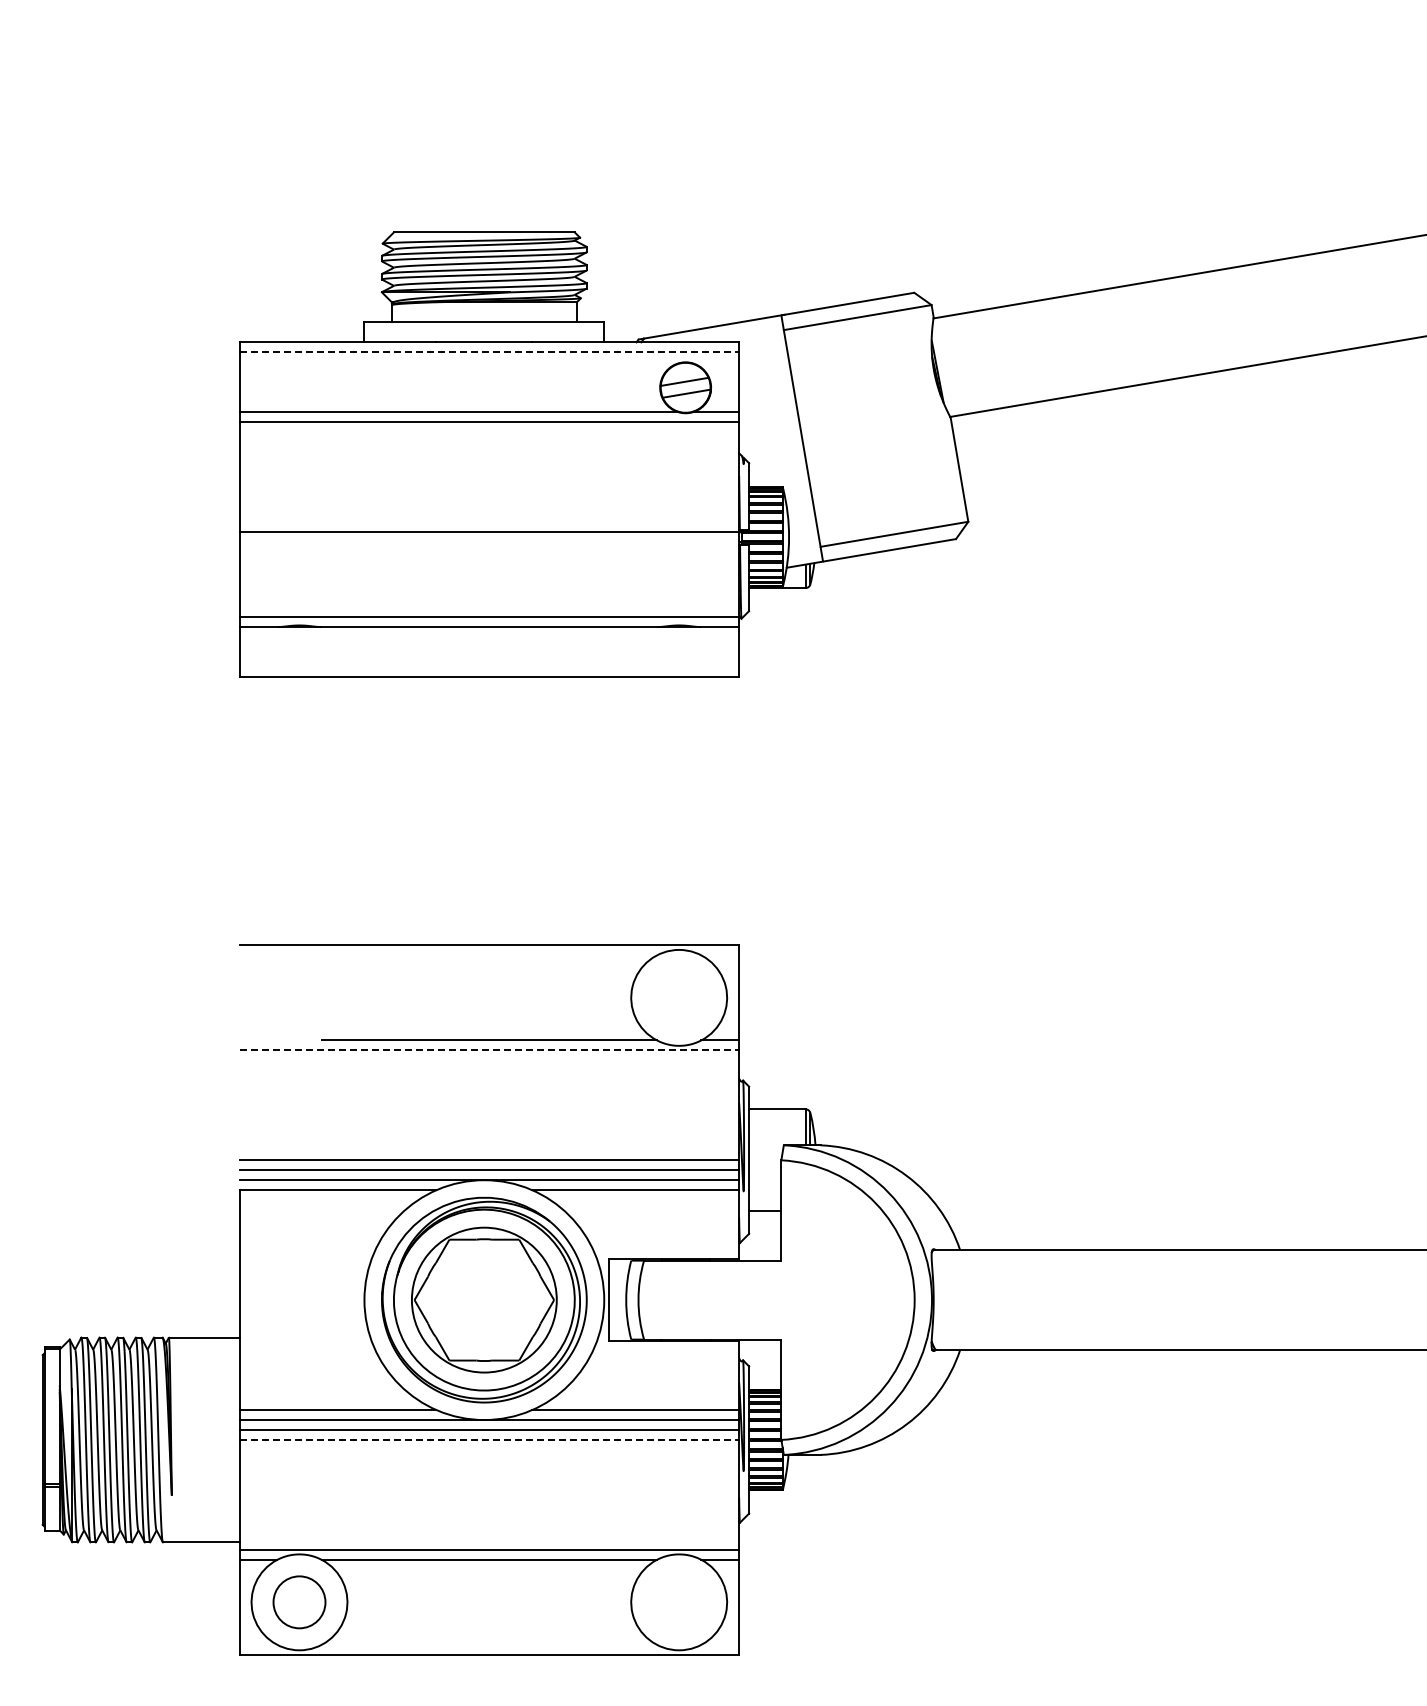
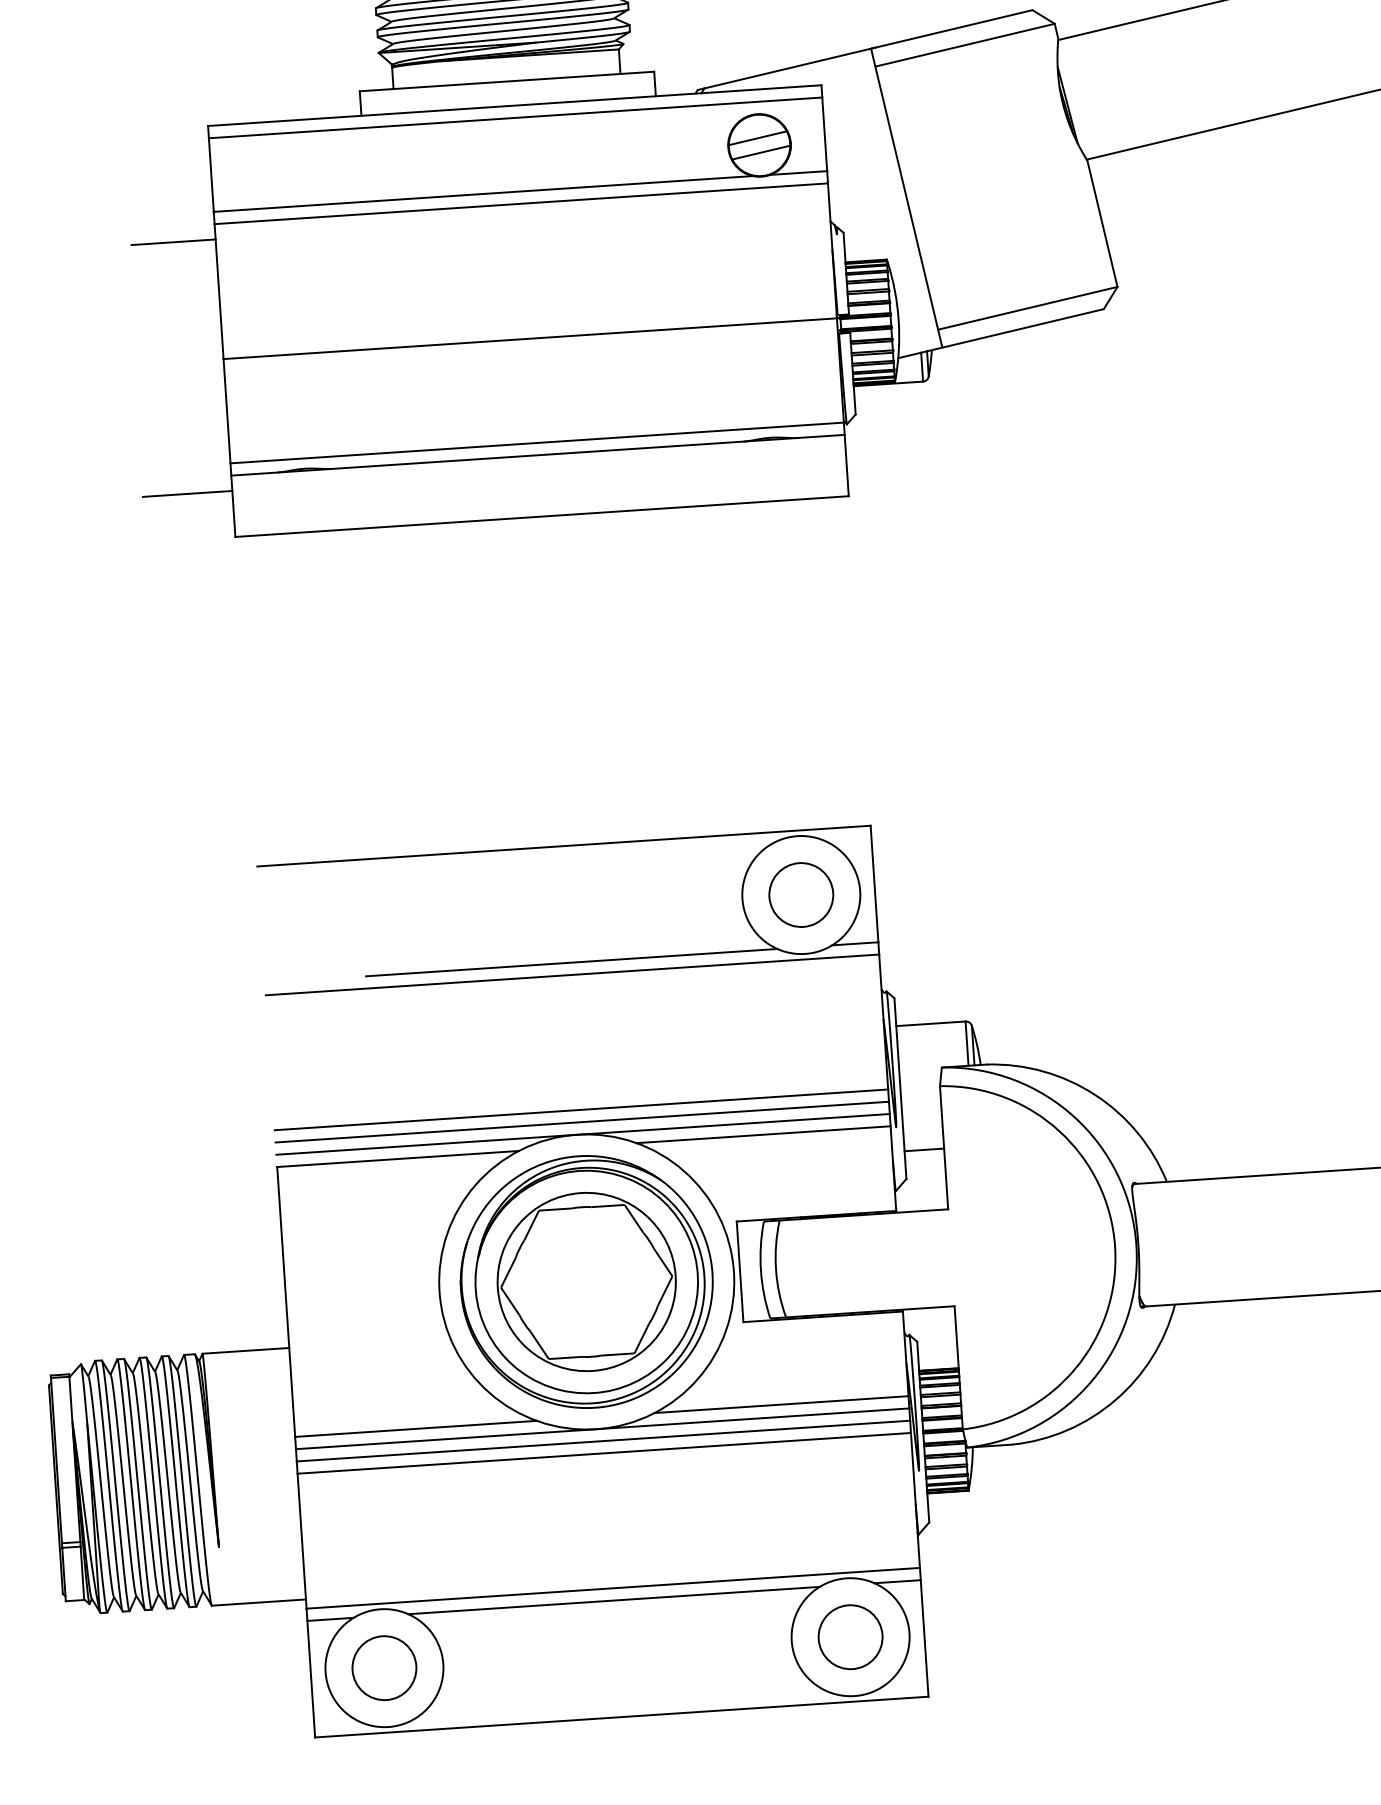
line: (489, 352) -> (515, 118), dashed -> solid
line: (205, 434) -> (173, 241), added
line: (202, 639) -> (186, 493), added
circle: (678, 997) -> (800, 894), added
line: (489, 1050) -> (572, 975), dashed -> solid
line: (489, 1440) -> (604, 1453), dashed -> solid
circle: (678, 1602) -> (849, 1637), added

